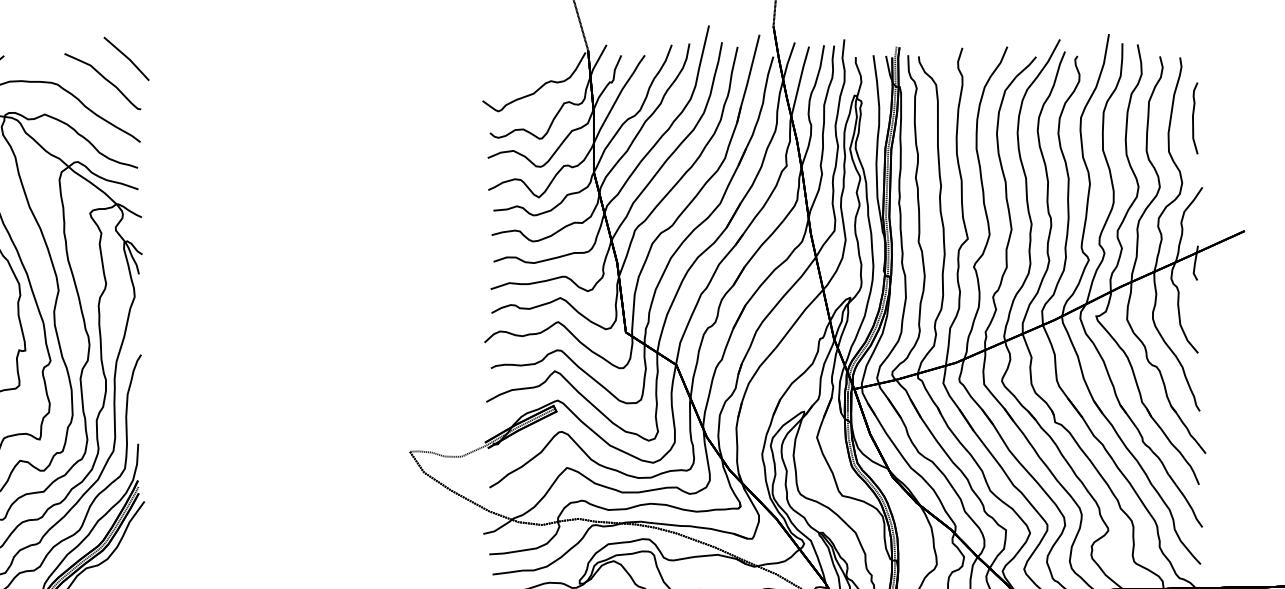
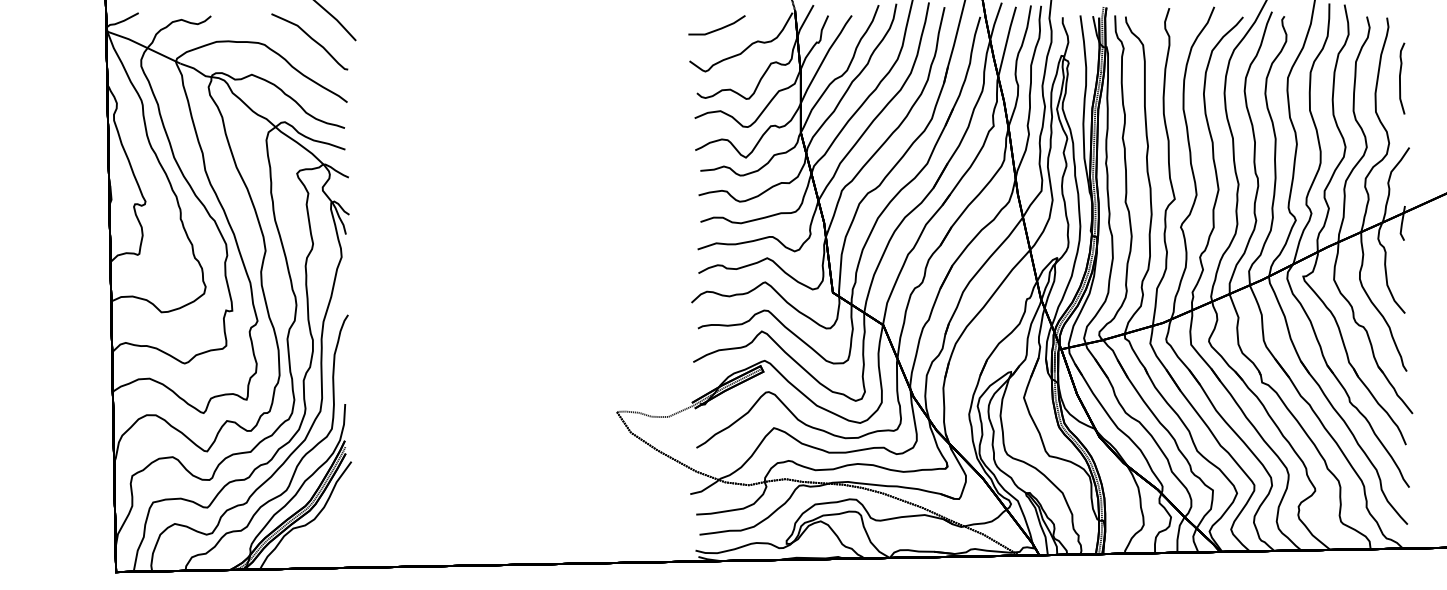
part: (509, 65) -> (716, 25), added

